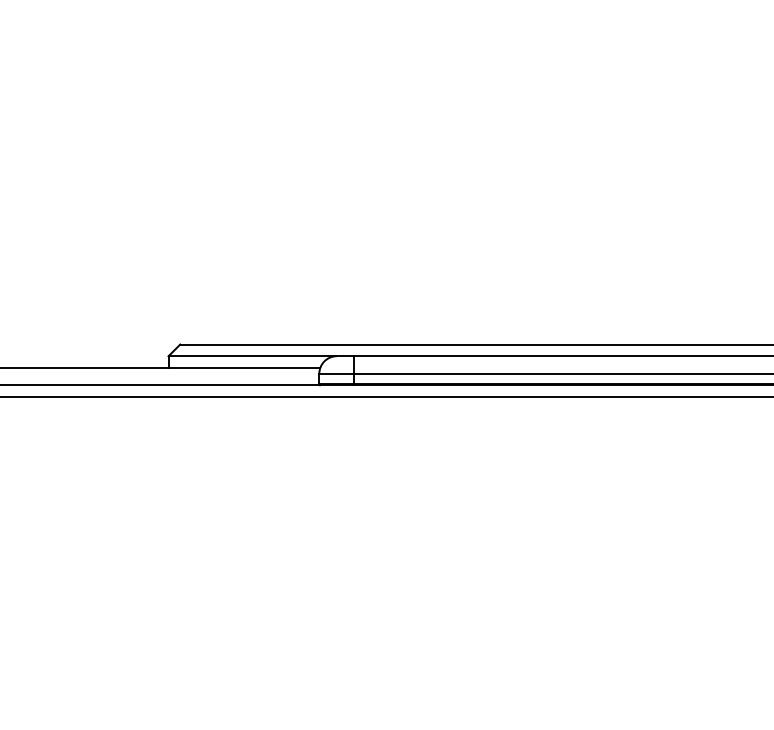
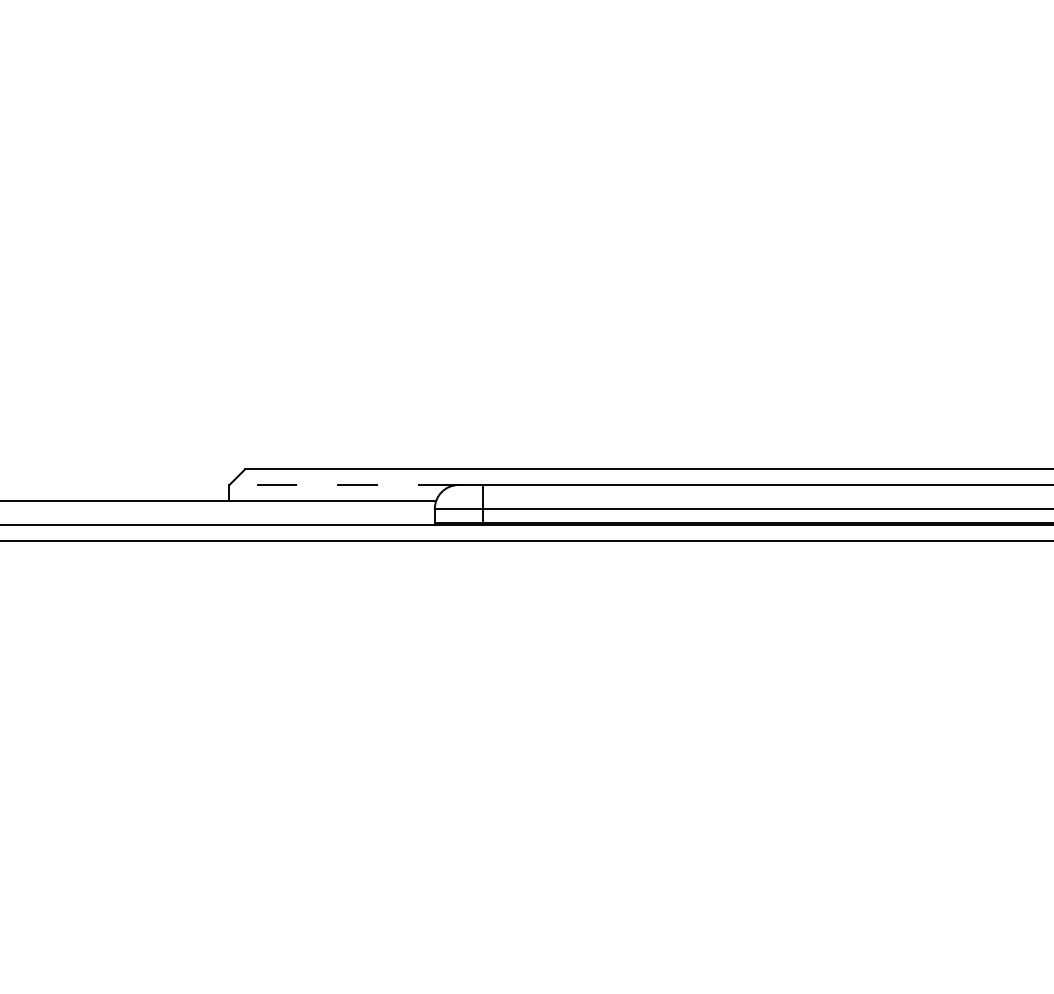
line: (253, 356) -> (344, 485), solid -> dashed

